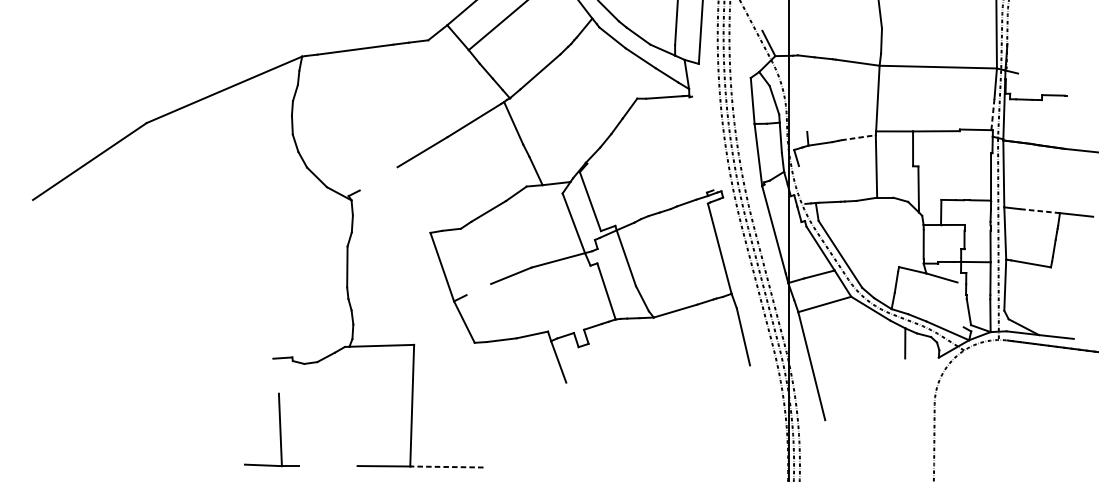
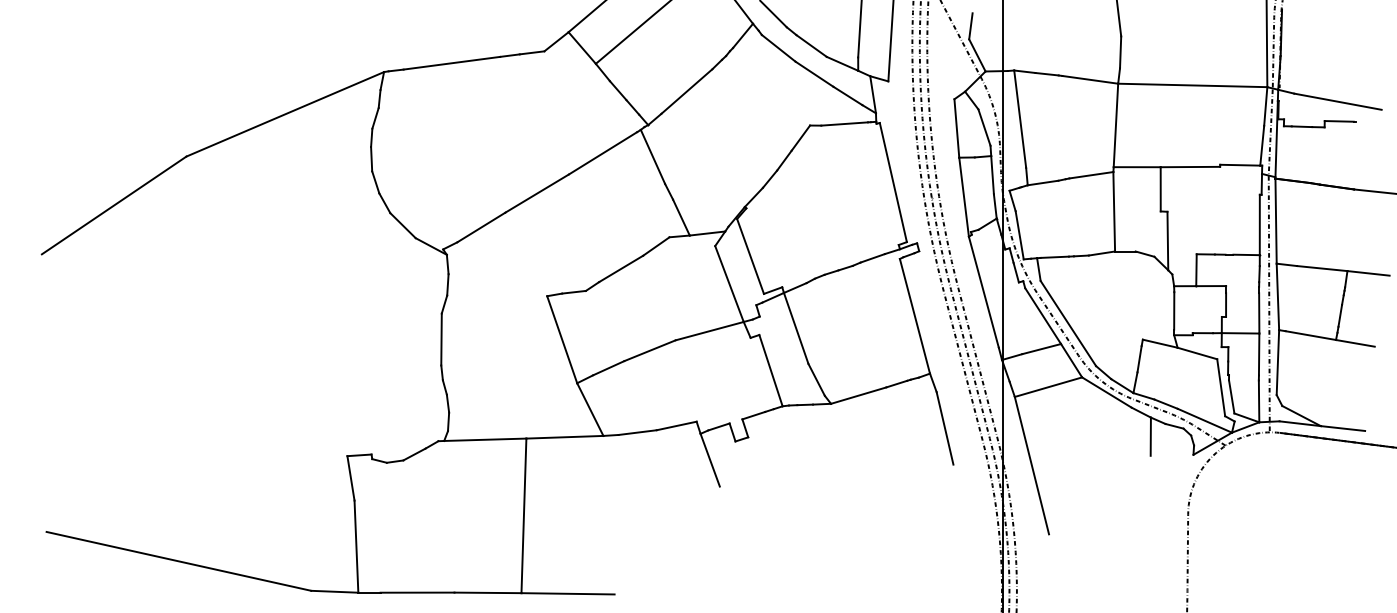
line: (763, 20) -> (970, 26), added
line: (1008, 25) -> (1281, 32), added
line: (1052, 79) -> (1337, 101), added
line: (802, 93) -> (1020, 118), added
line: (993, 114) -> (1262, 145), dashed -> solid
line: (858, 137) -> (1091, 175), dashed -> solid
line: (702, 143) -> (892, 182), added
line: (378, 178) -> (481, 227), added
line: (801, 185) -> (1019, 235), added
line: (1040, 211) -> (1322, 268), dashed -> solid
line: (1066, 270) -> (1355, 343), added
line: (478, 289) -> (608, 368), added
line: (960, 304) -> (1221, 387), added
line: (444, 343) -> (564, 436), added
line: (275, 376) -> (350, 478), added
line: (140, 440) -> (178, 560), added
line: (328, 465) -> (417, 592), added
line: (447, 466) -> (568, 593), dashed -> solid

